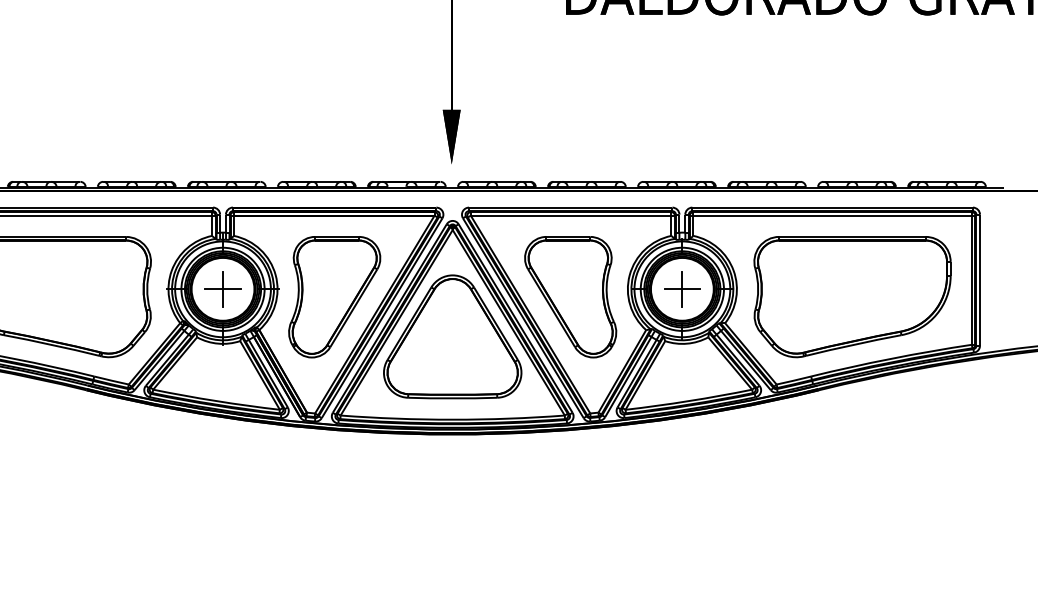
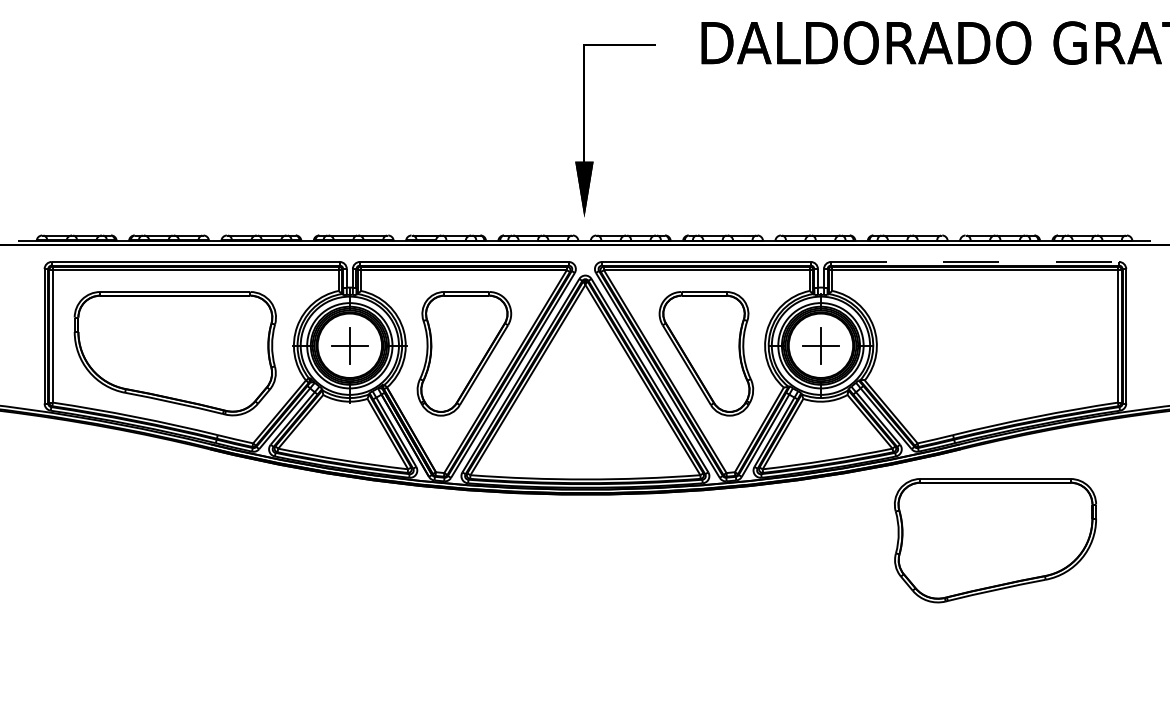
line: (833, 207) -> (975, 261), solid -> dashed
part: (852, 296) -> (995, 540), moved
part: (452, 336) -> (585, 394), removed

